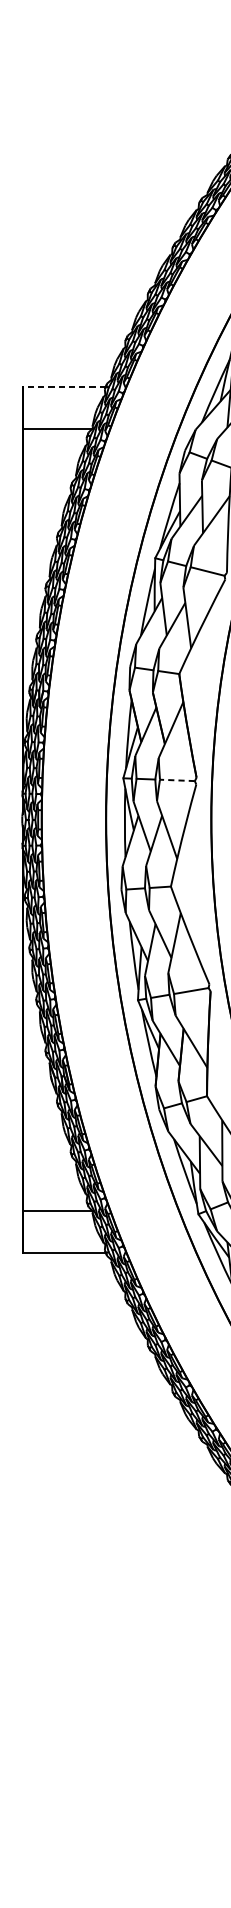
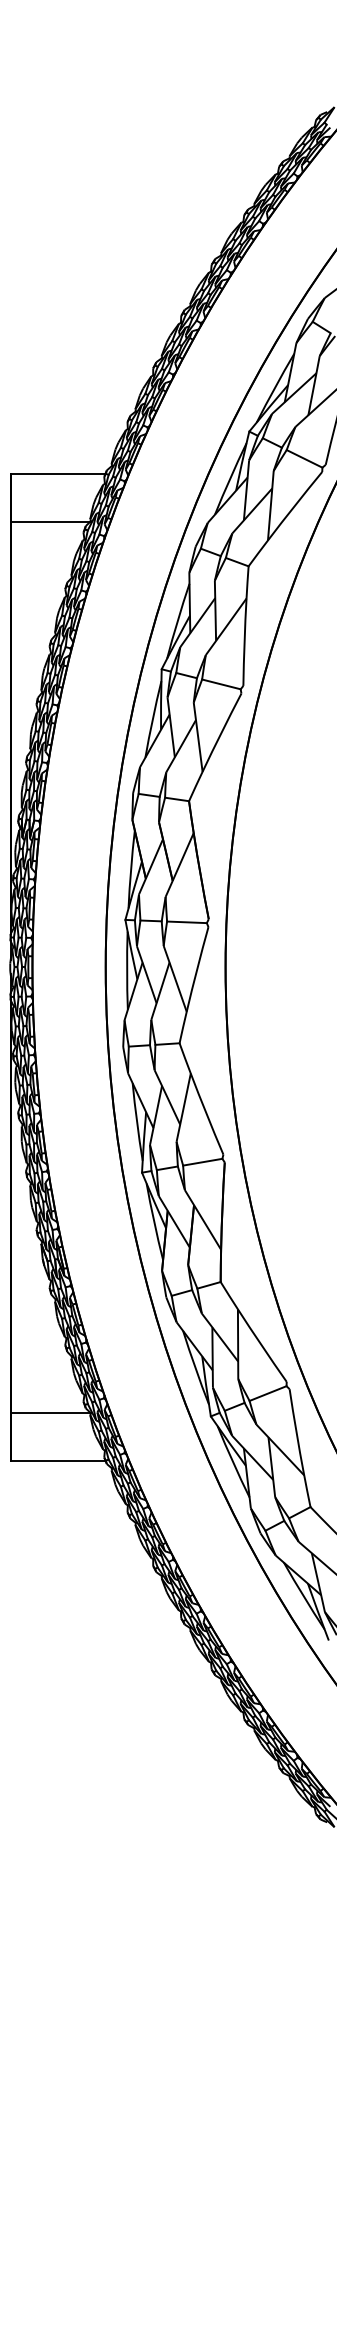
line: (63, 386) -> (57, 473), dashed -> solid
line: (177, 780) -> (186, 922), dashed -> solid

